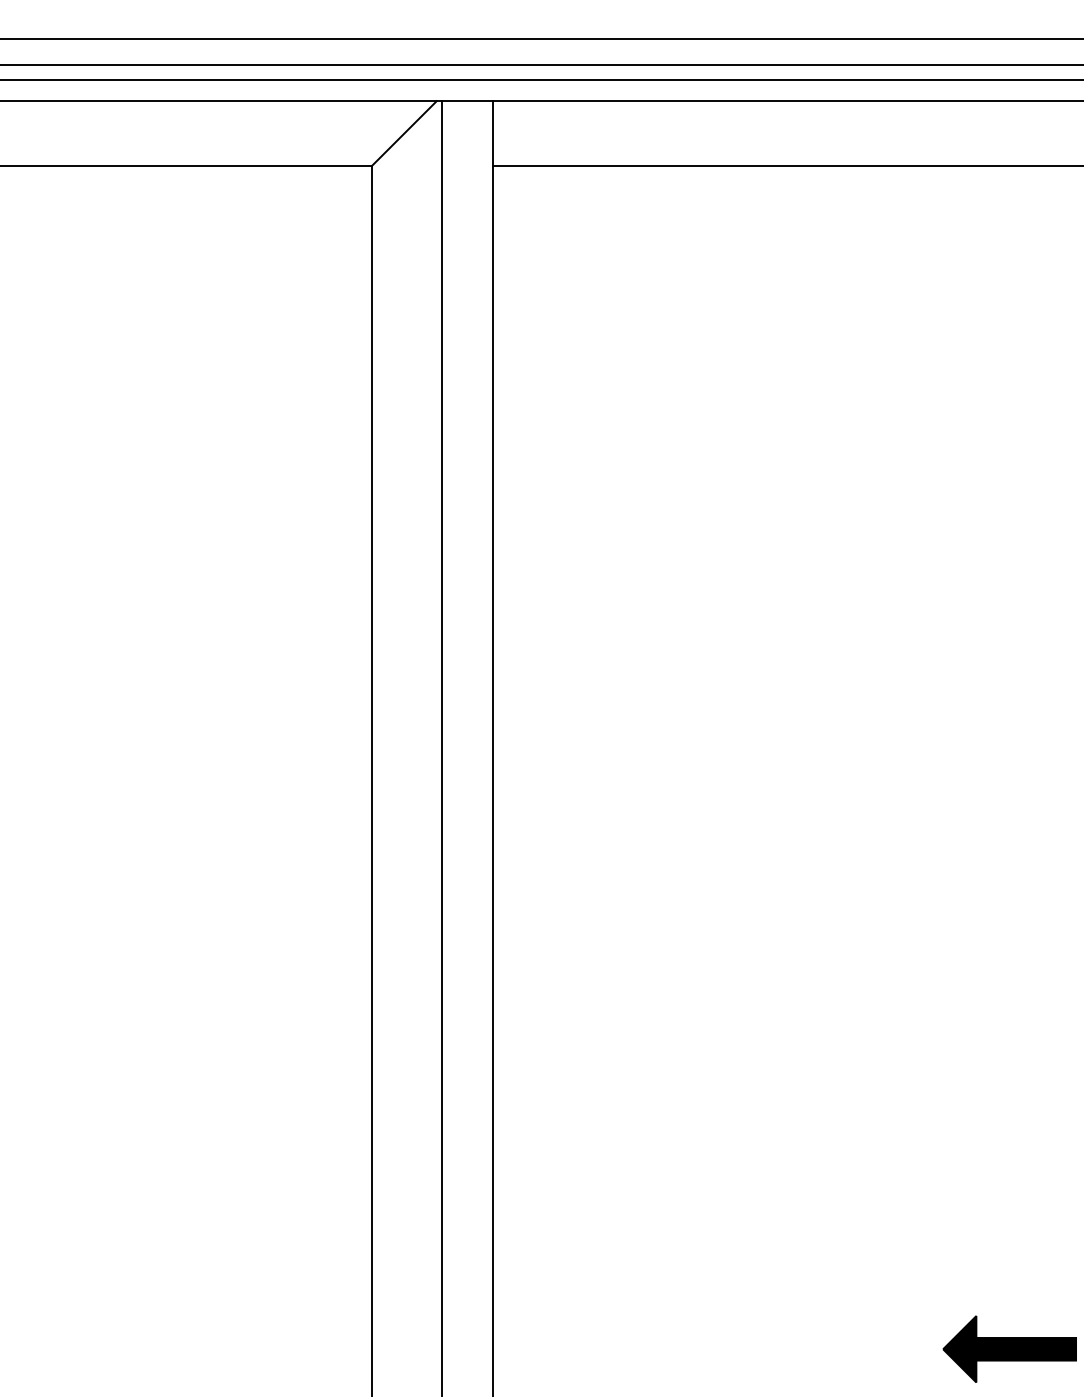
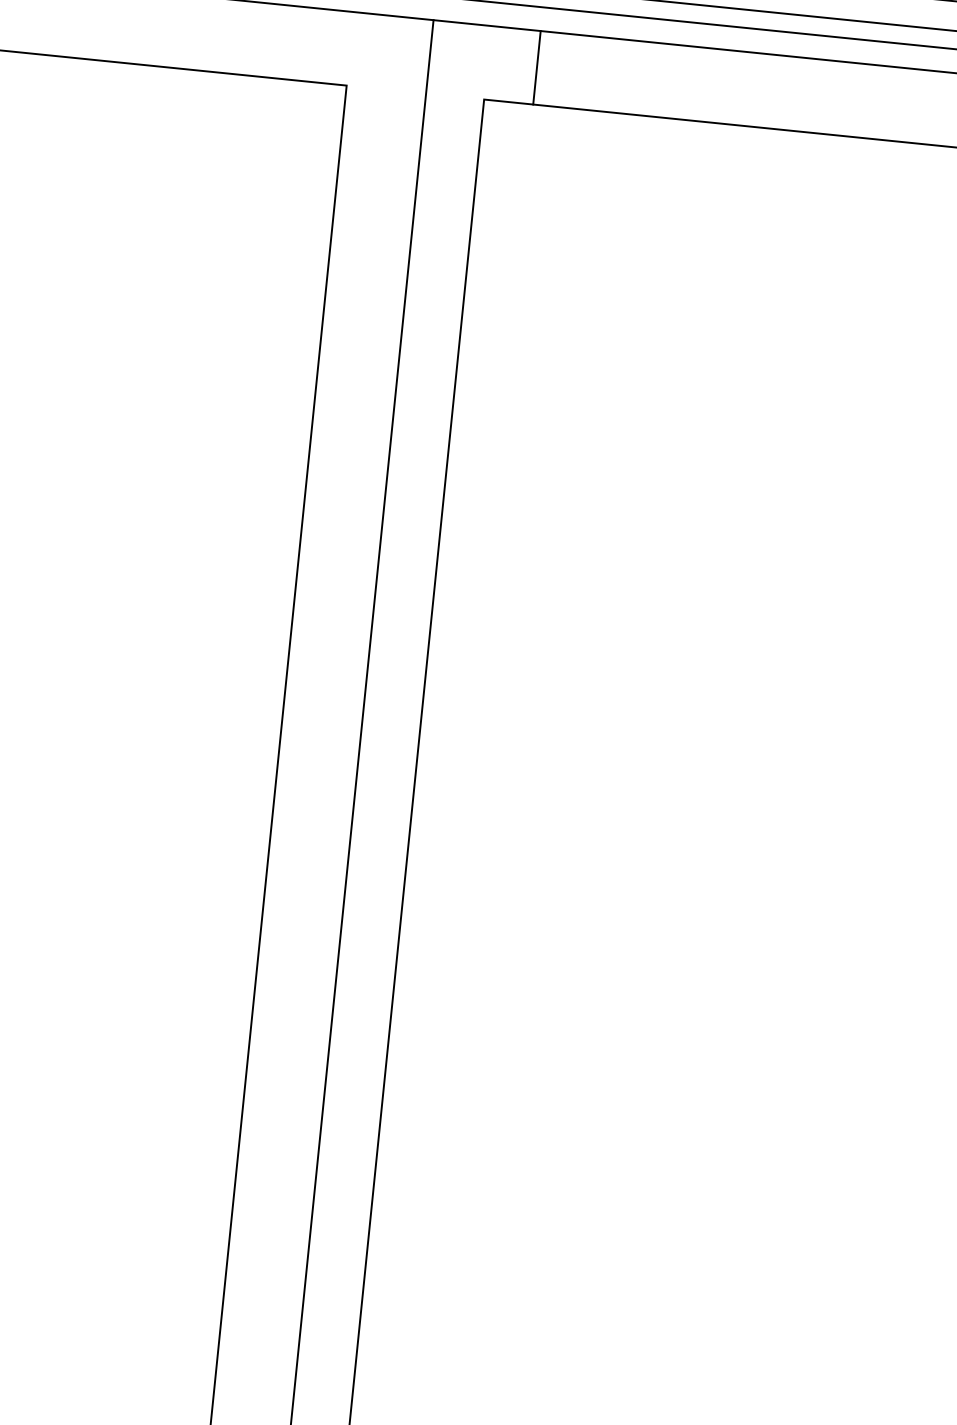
line: (404, 133) -> (387, 52), removed
line: (492, 133) -> (536, 67), moved

